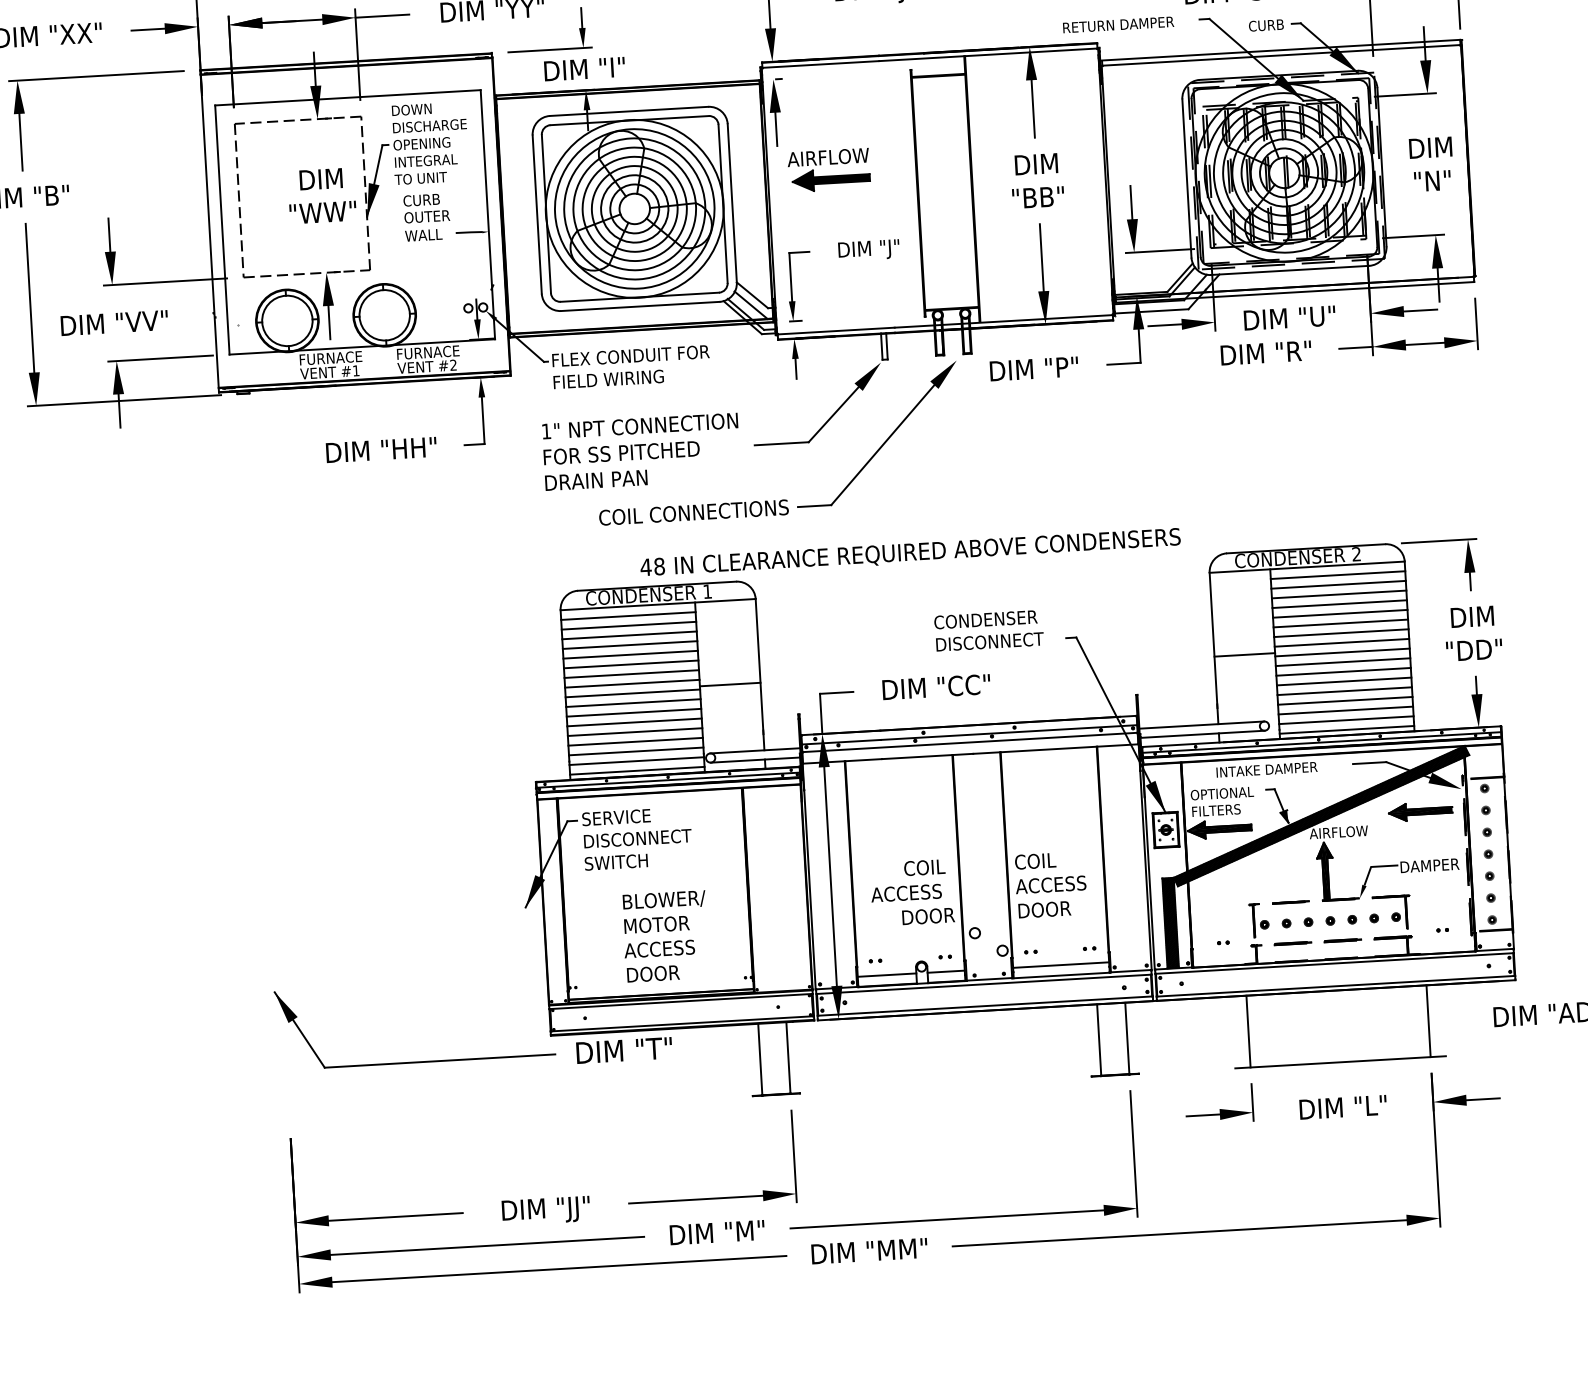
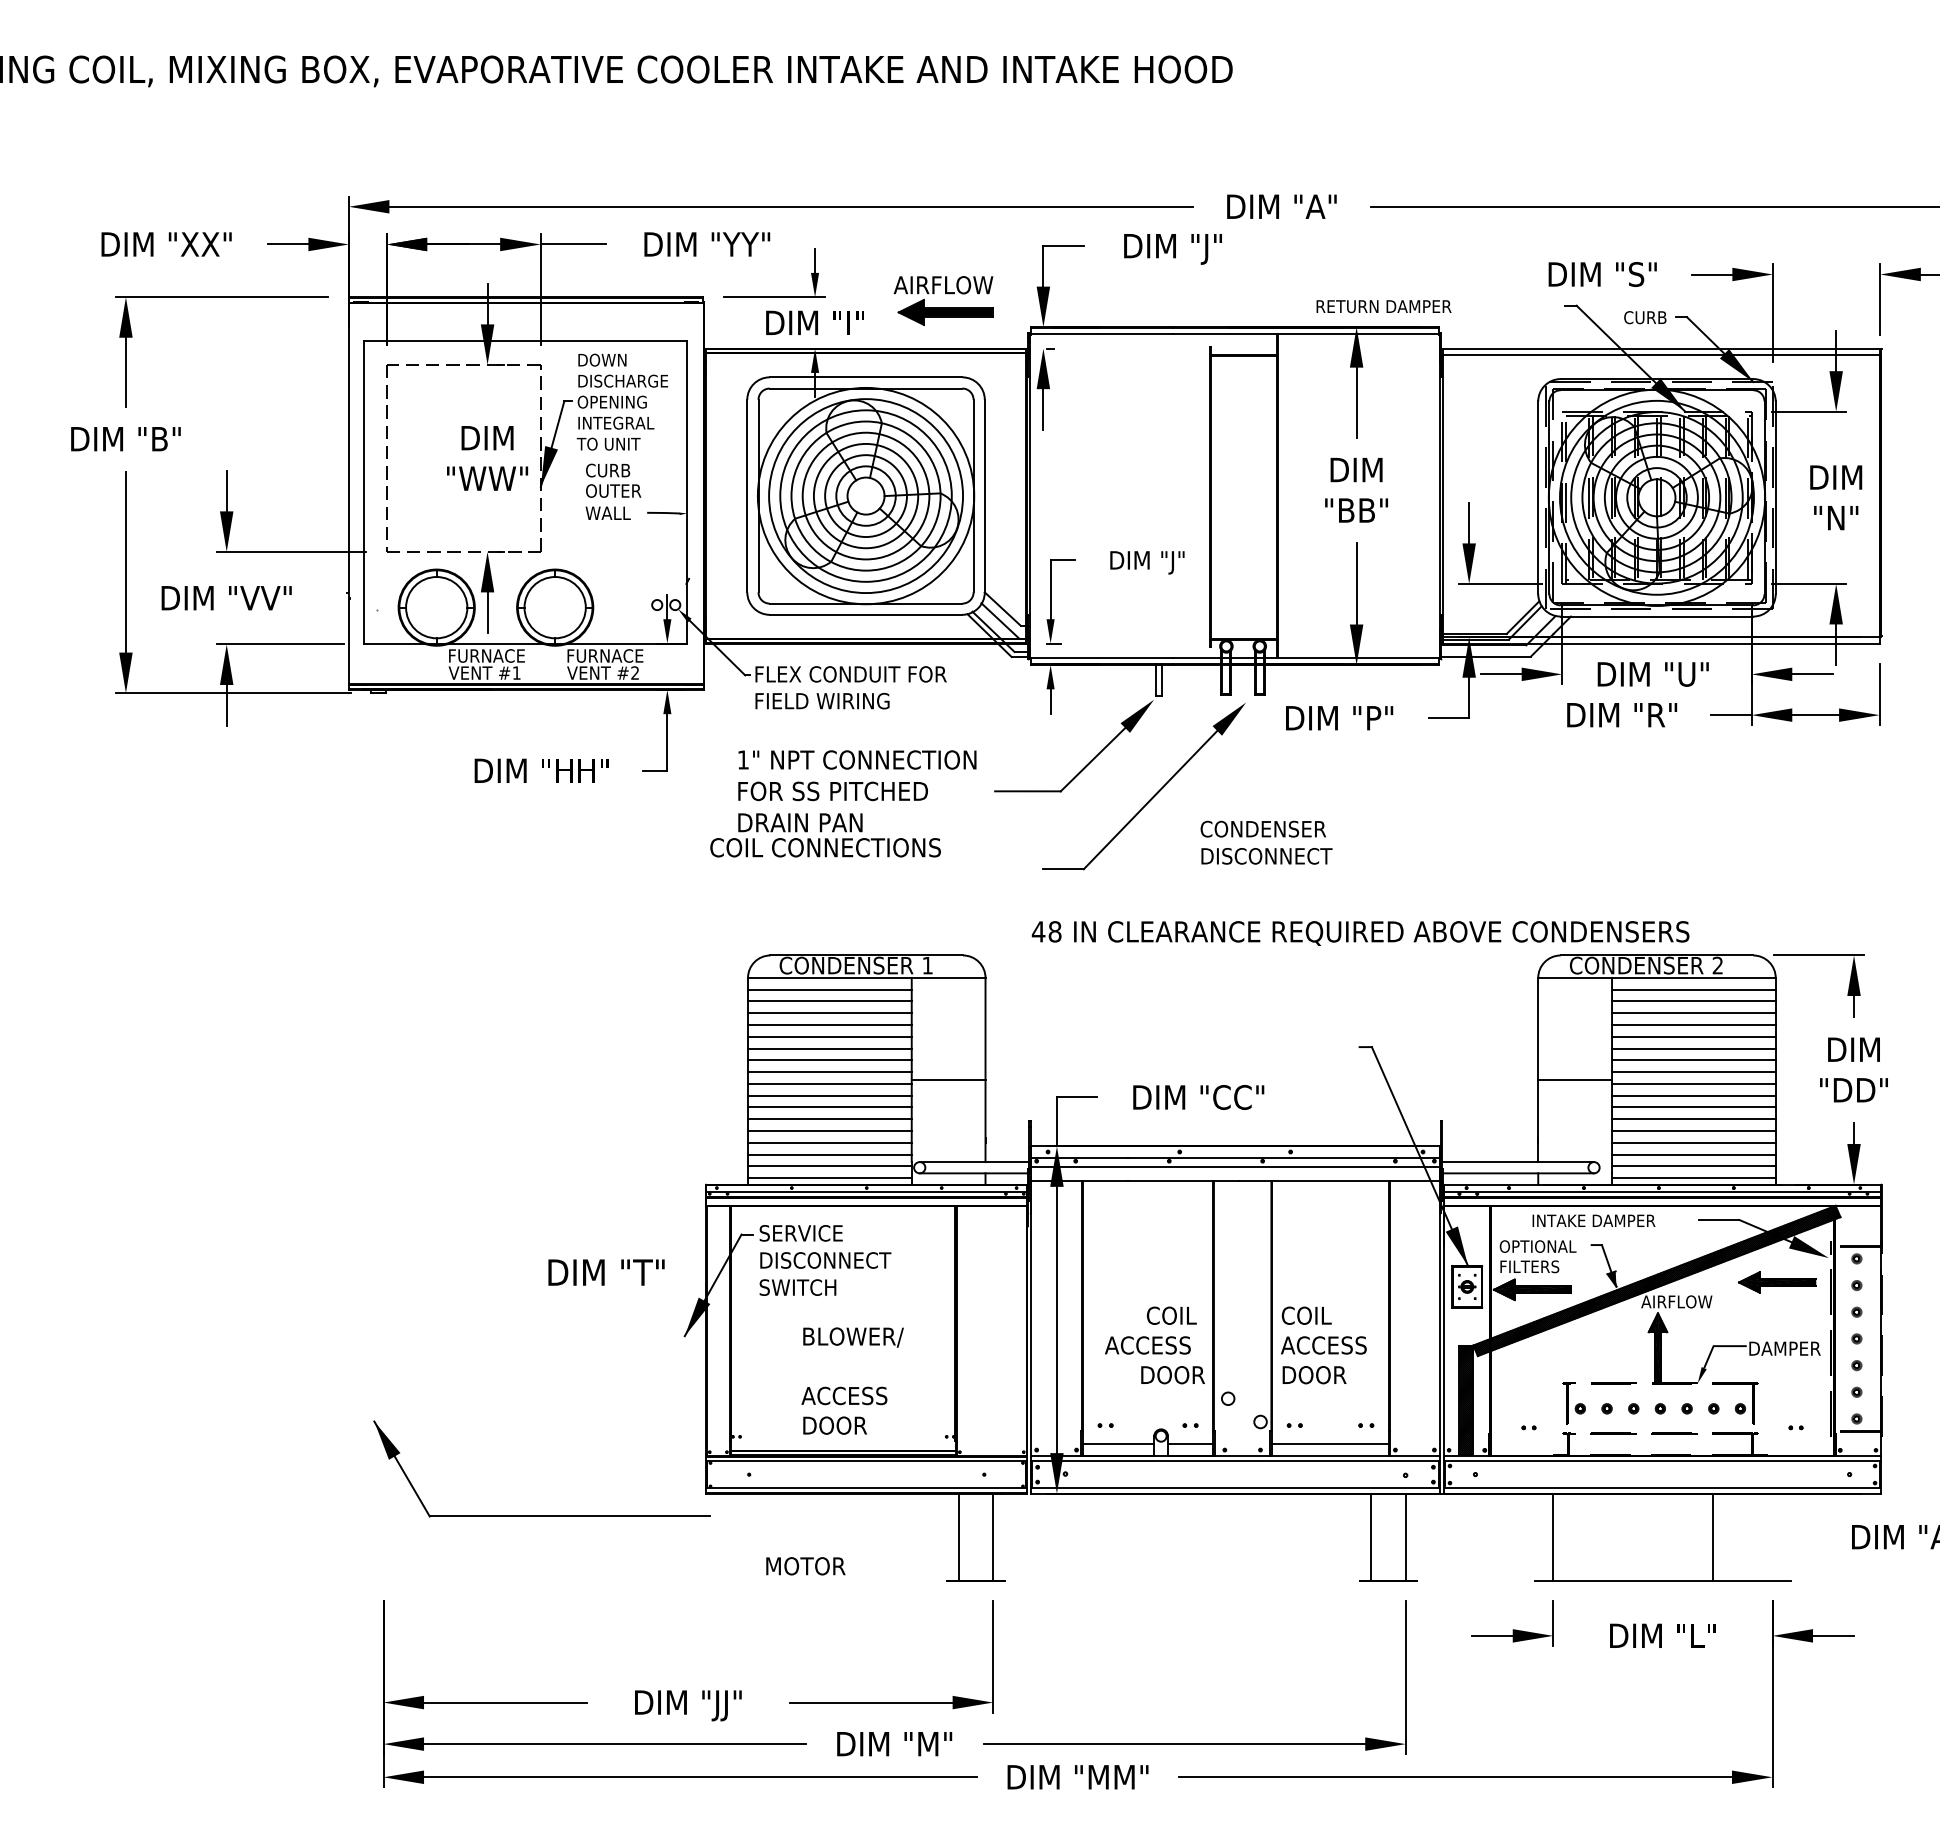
text: (1118, 24) -> (1383, 306), moved
part: (830, 165) -> (945, 294), moved
text: (693, 512) -> (825, 847), moved
text: (910, 553) -> (1360, 933), moved
text: (989, 630) -> (1266, 842), moved
text: (656, 924) -> (805, 1566), moved
line: (1428, 1021) -> (1712, 1537), moved
text: (624, 1050) -> (606, 1272), moved

